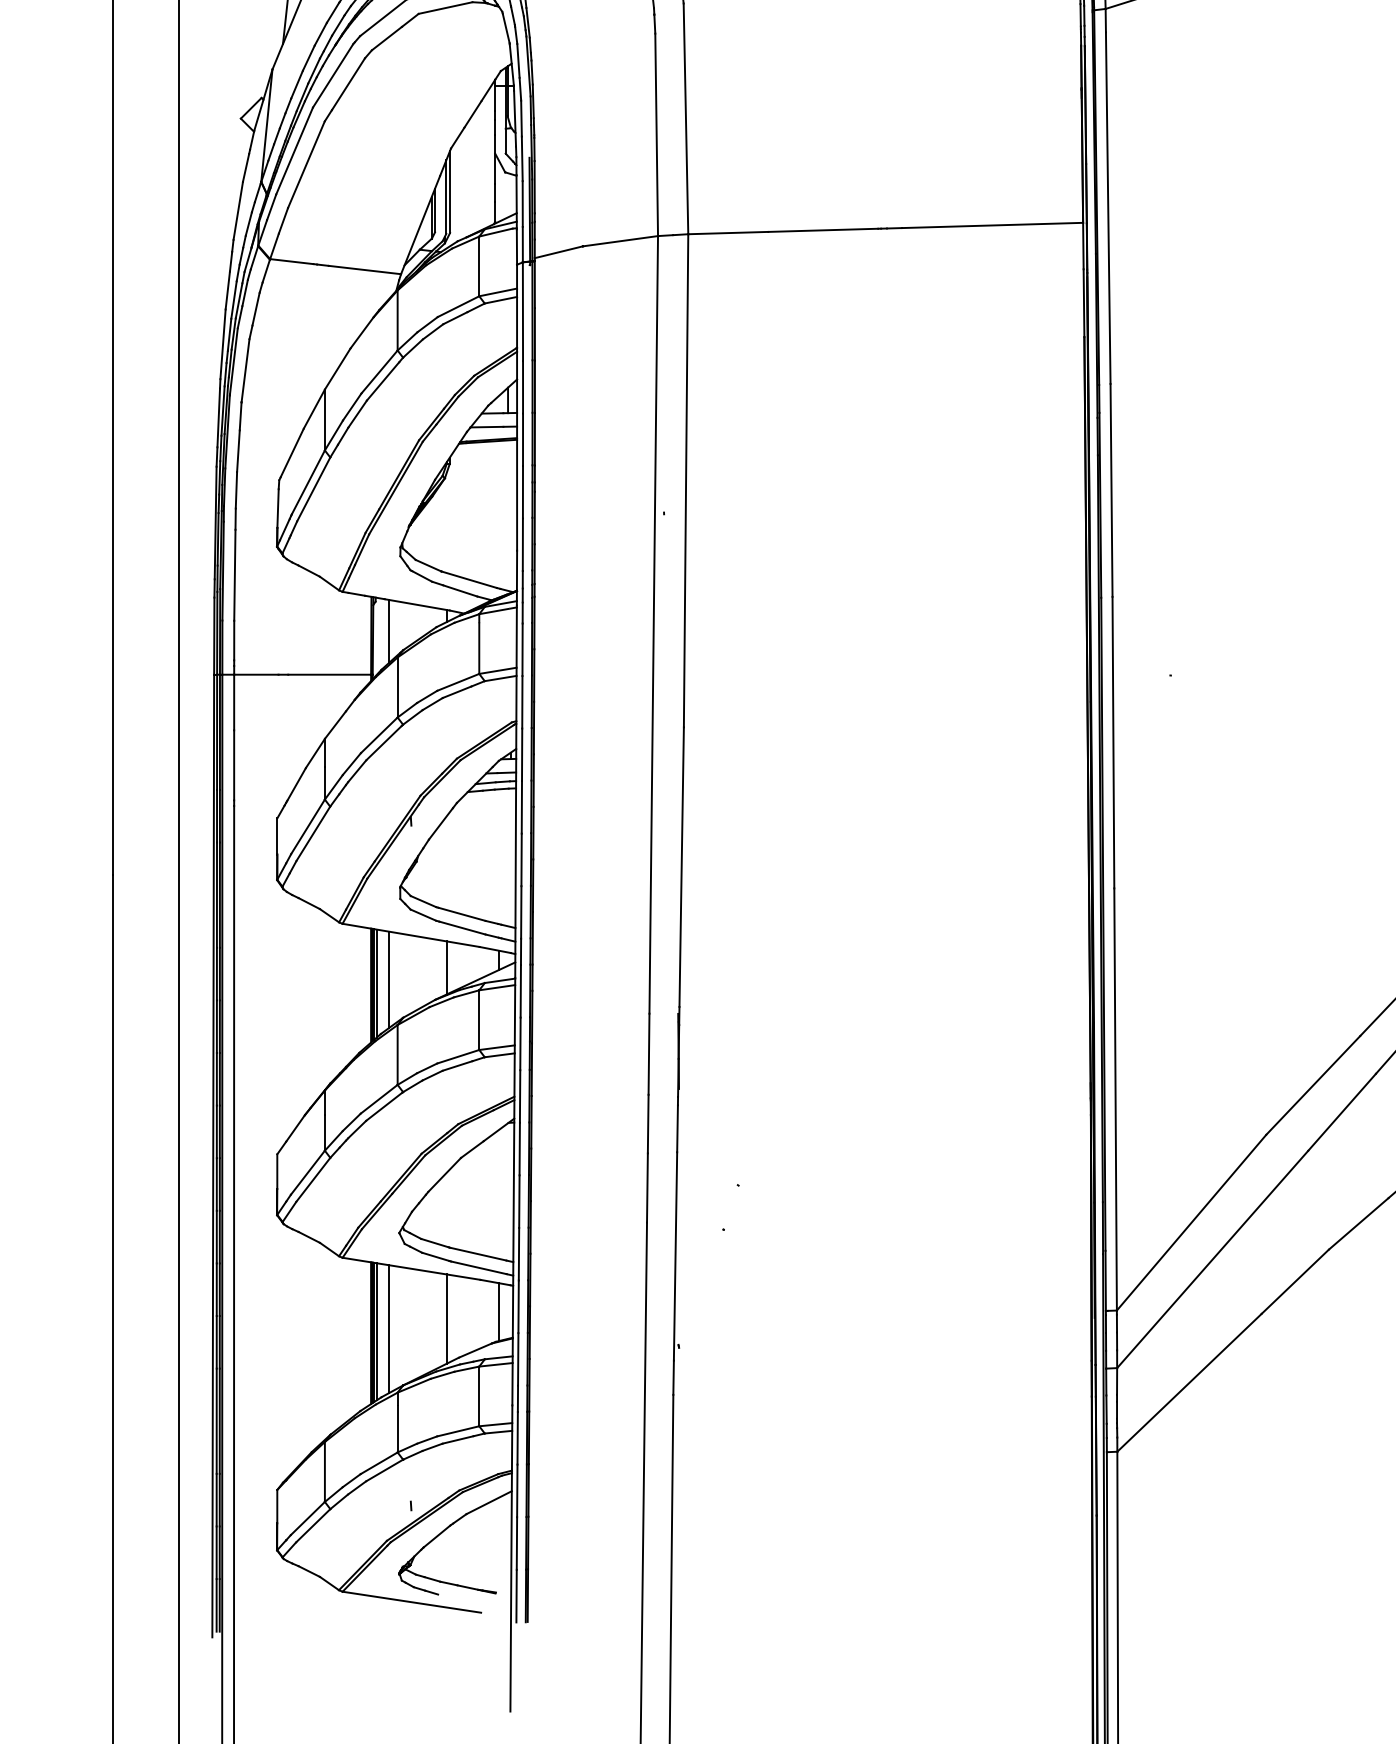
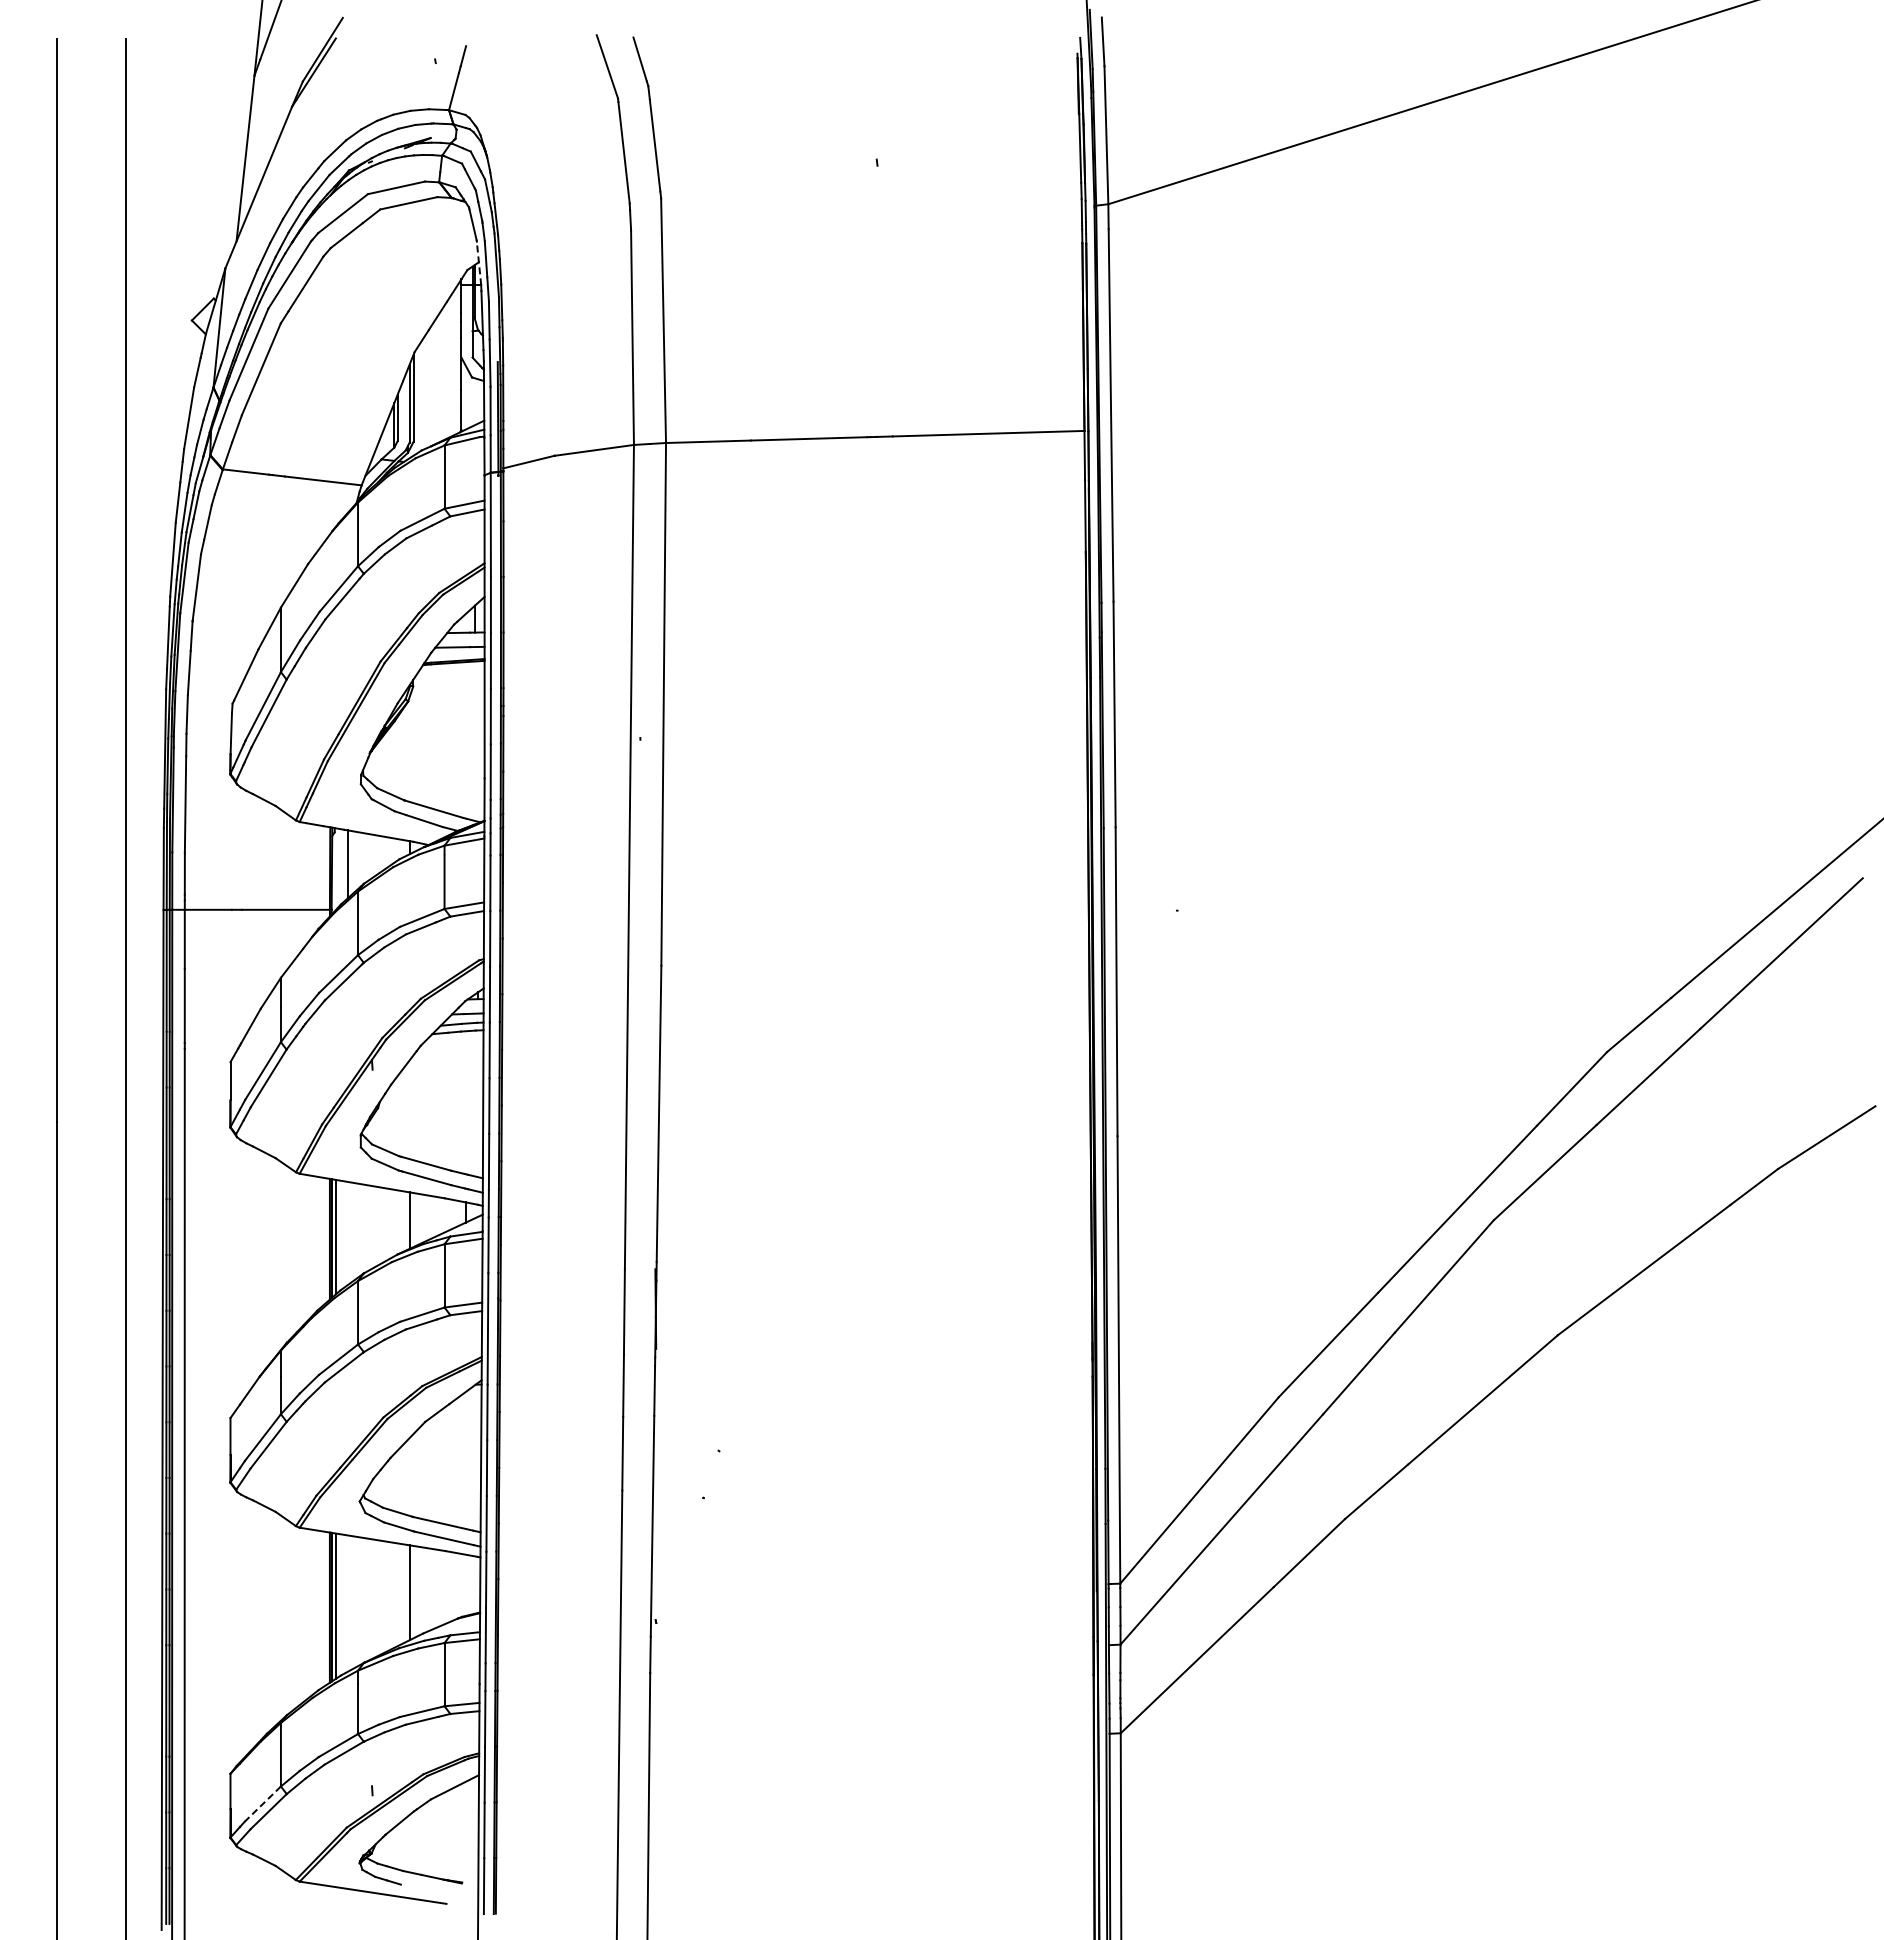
line: (512, 64) -> (479, 263), solid -> dashed
line: (388, 980) -> (348, 1233), removed
line: (499, 1311) -> (465, 1584), removed
line: (388, 1329) -> (348, 1603), removed
line: (307, 1518) -> (262, 1804), solid -> dashed

